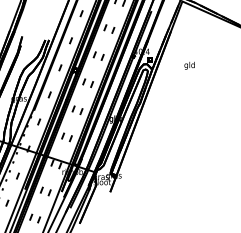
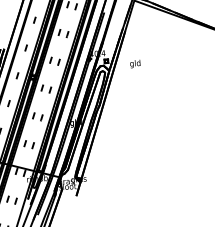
text: (189, 65) -> (135, 63), moved

